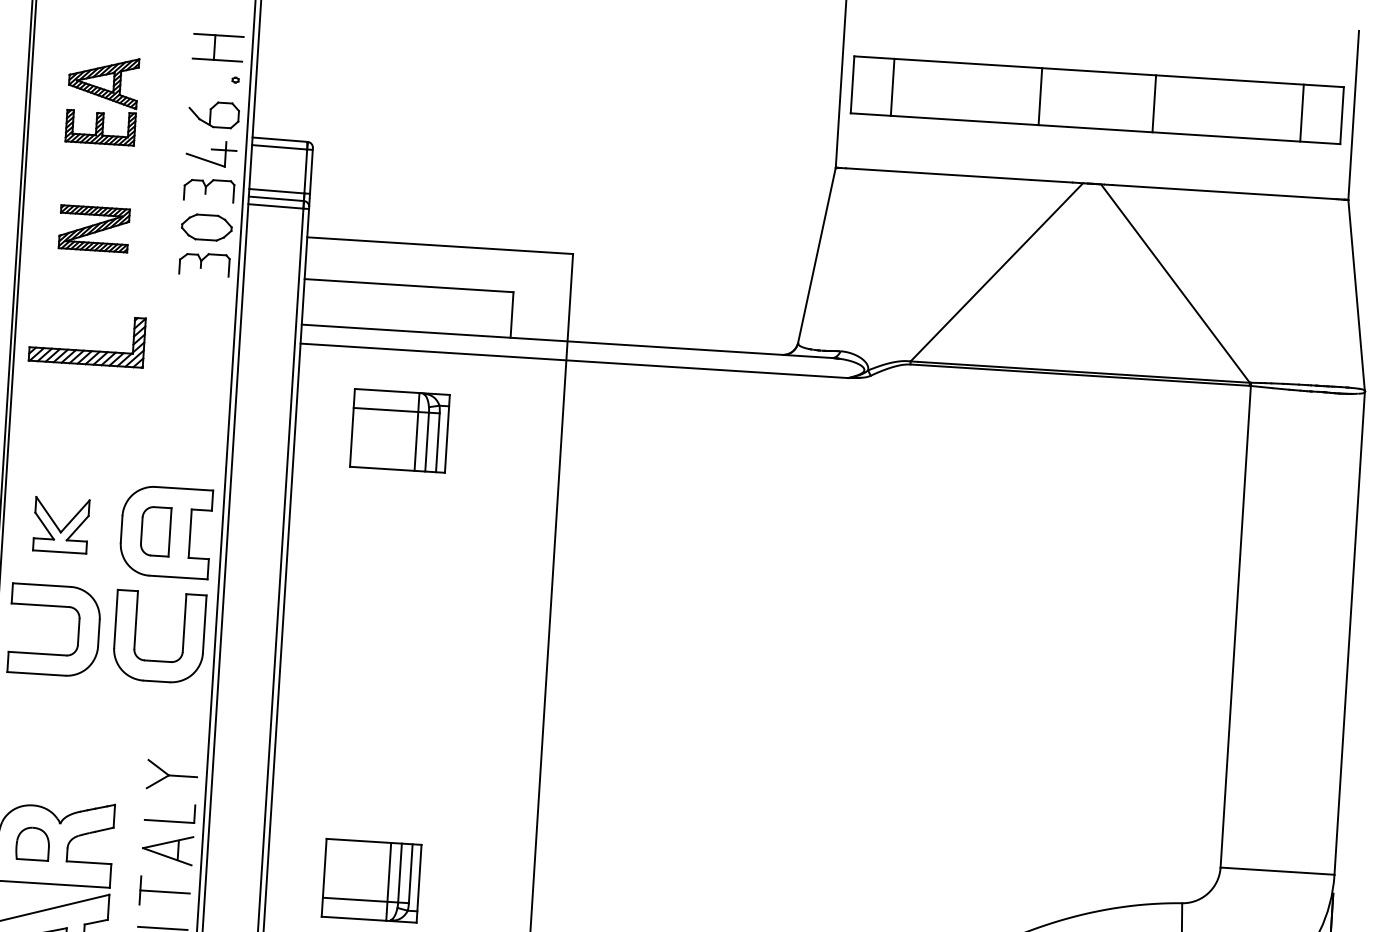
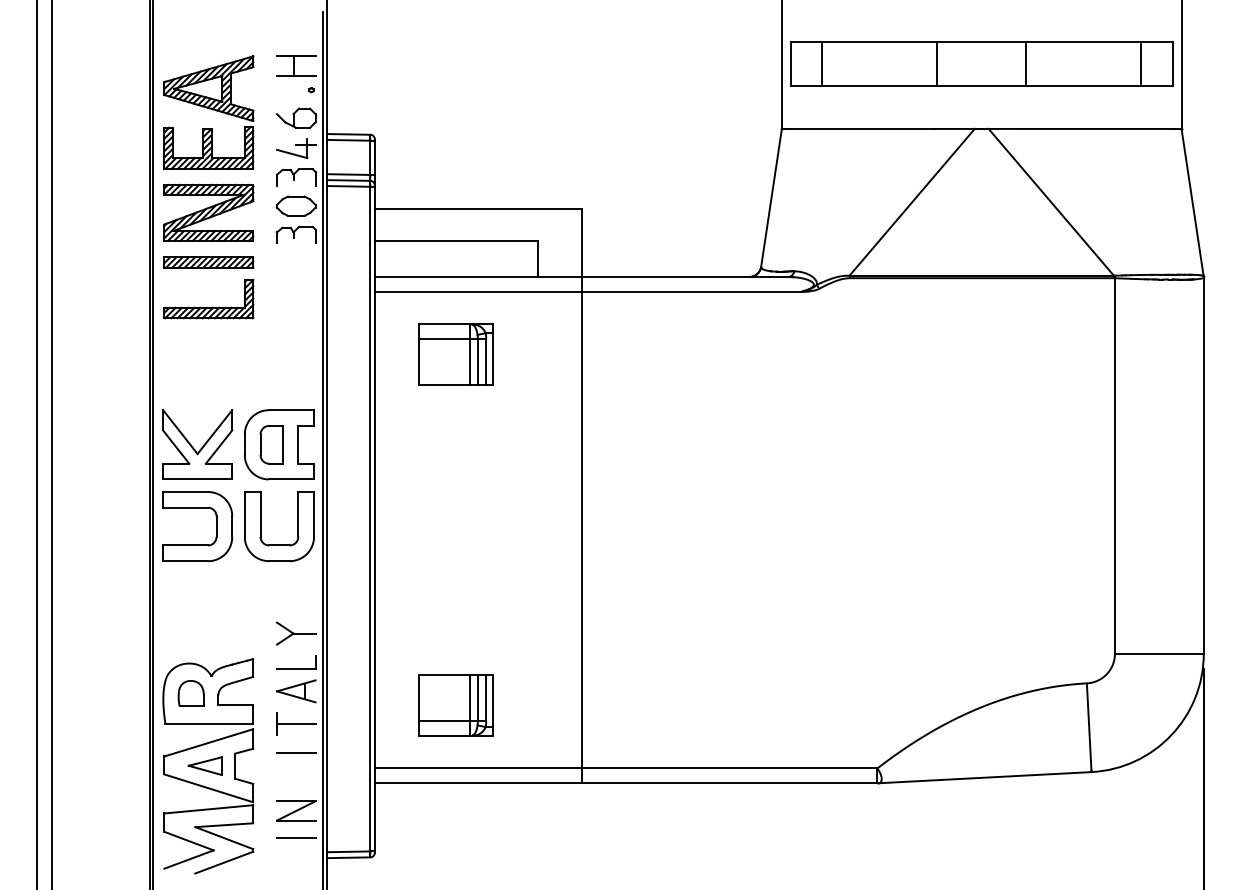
part: (101, 100) -> (208, 112), size x1.67
part: (93, 228) -> (208, 212), size x1.67
part: (89, 292) -> (208, 262), added
part: (60, 525) -> (197, 444), size x1.67

